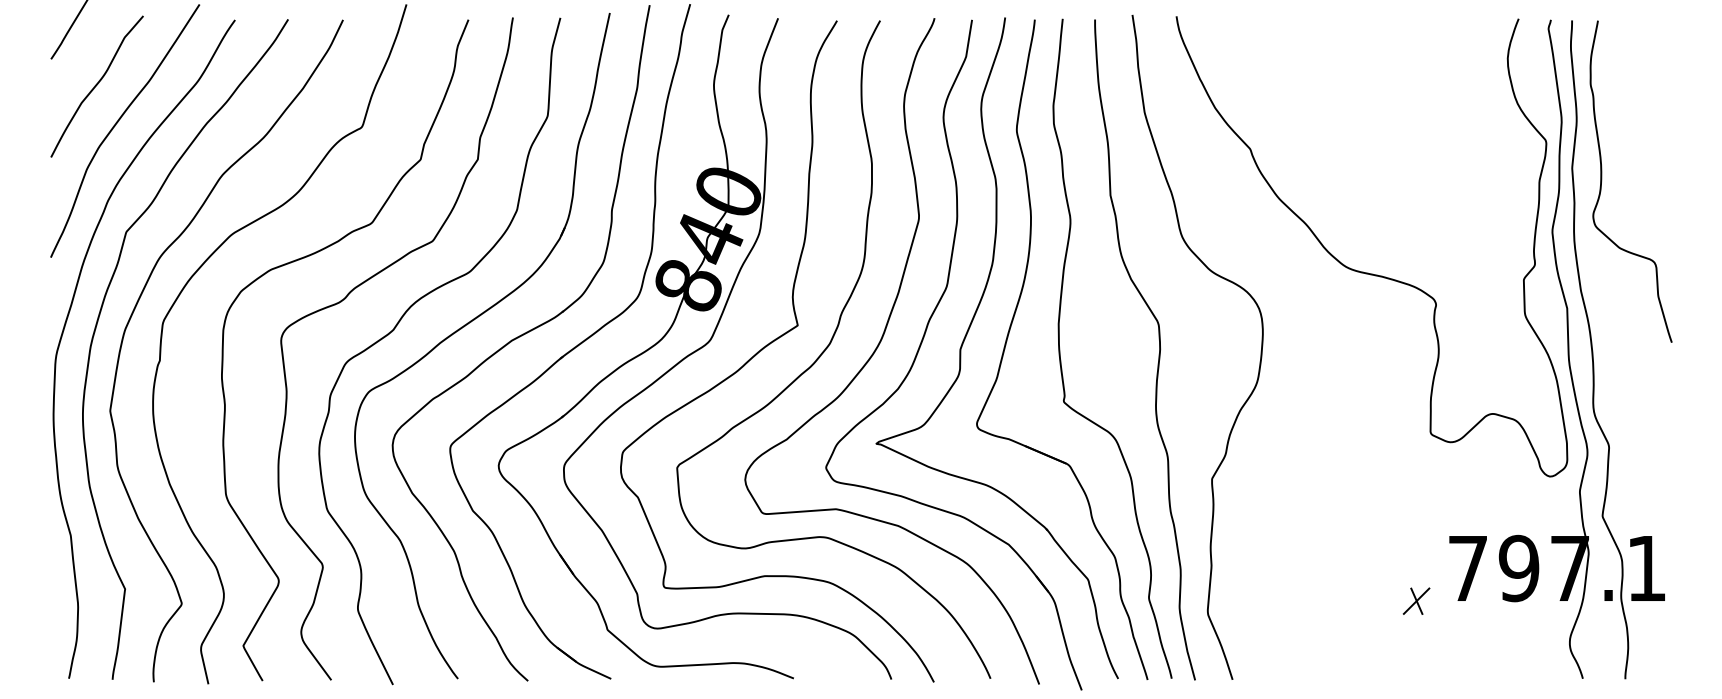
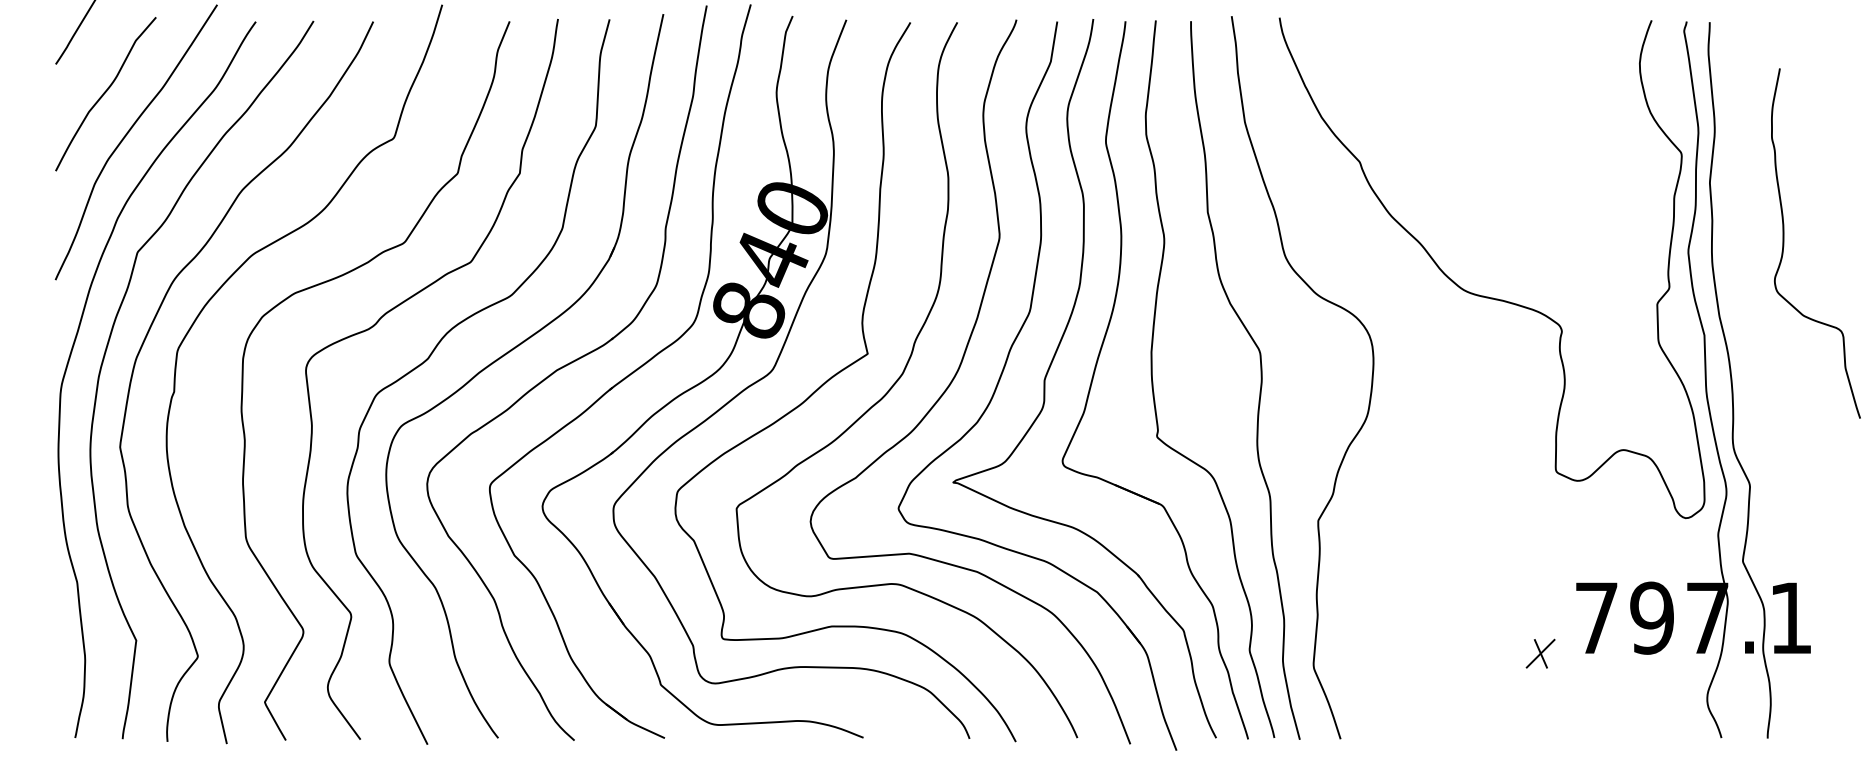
curve: (1602, 181) -> (1784, 243), moved

